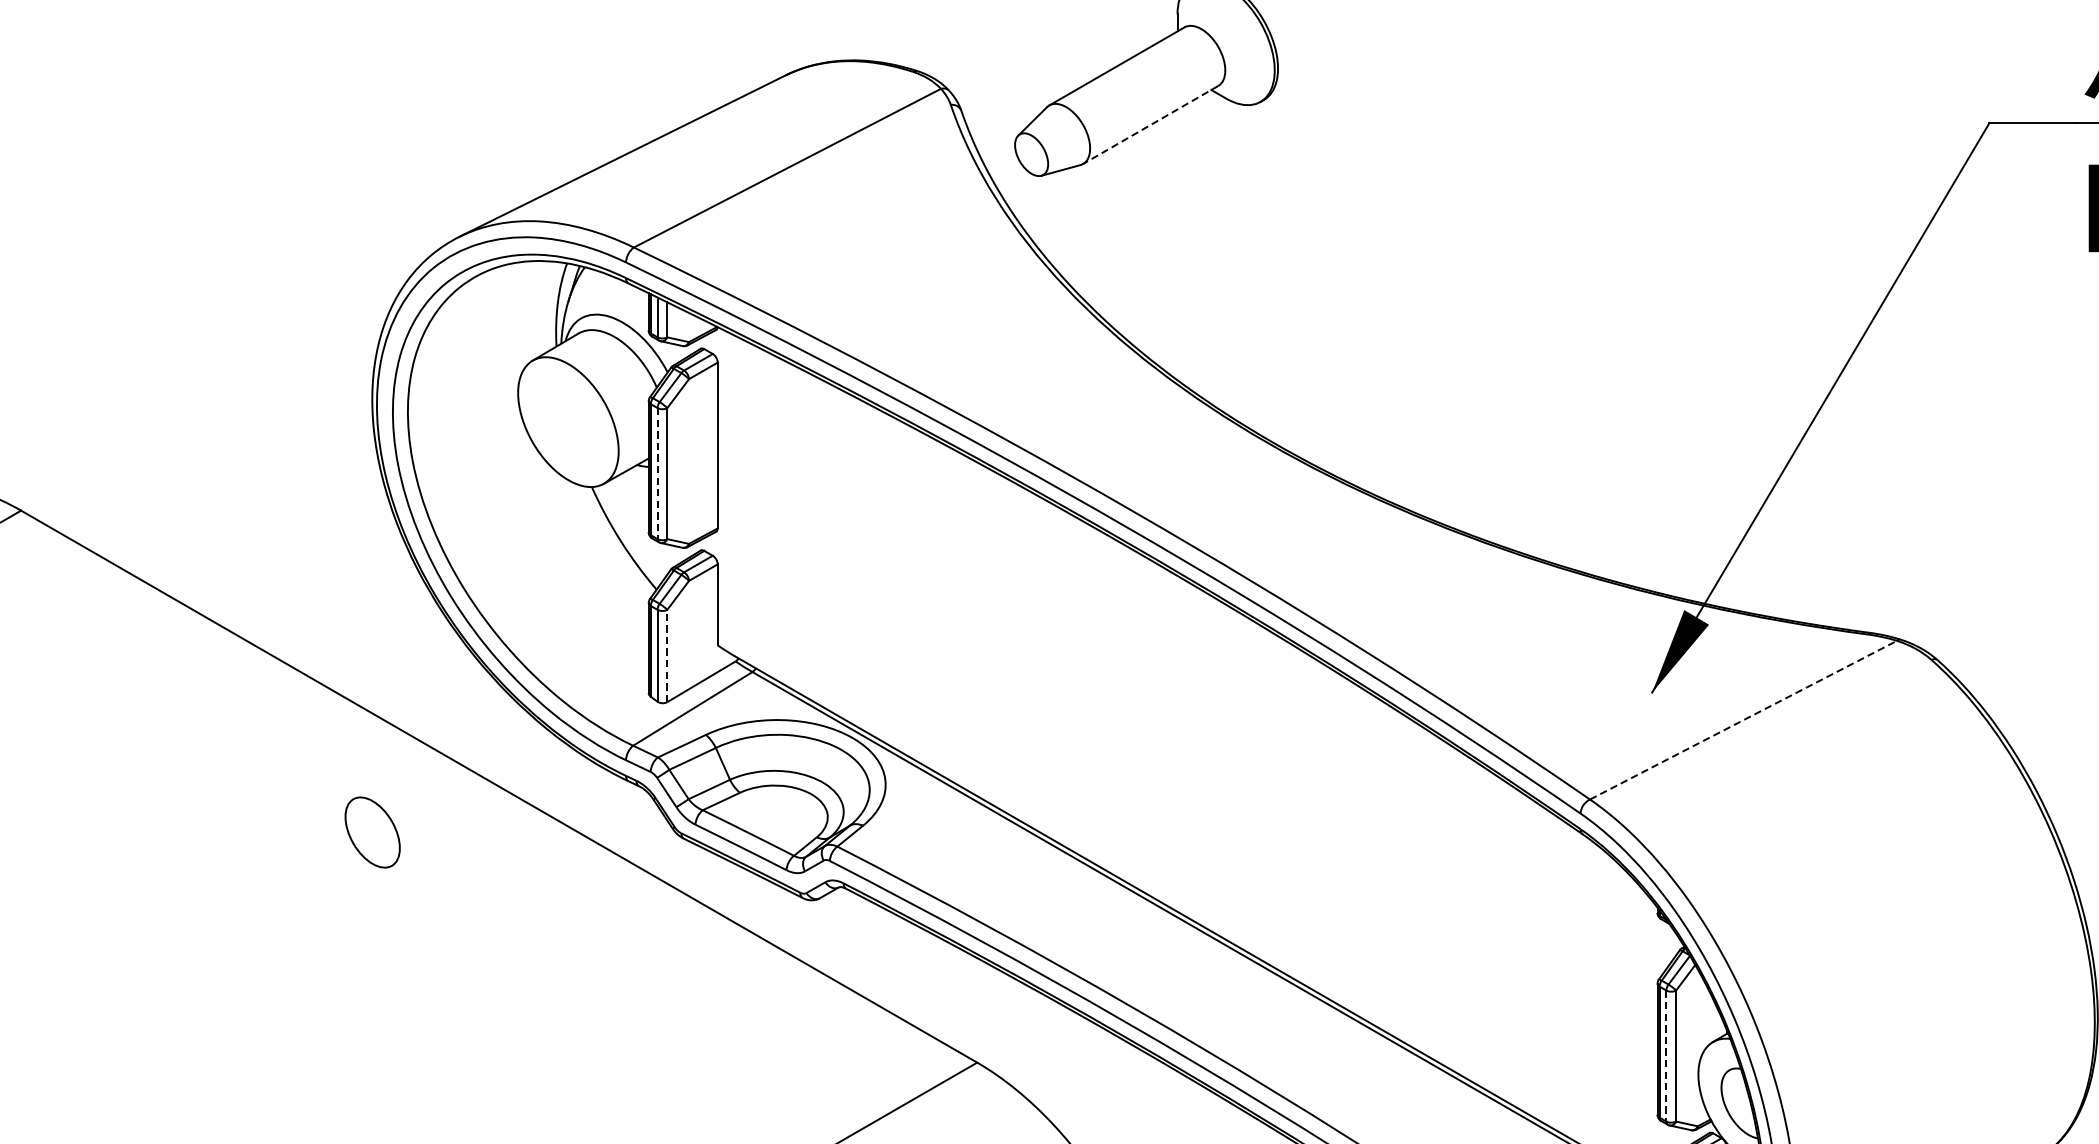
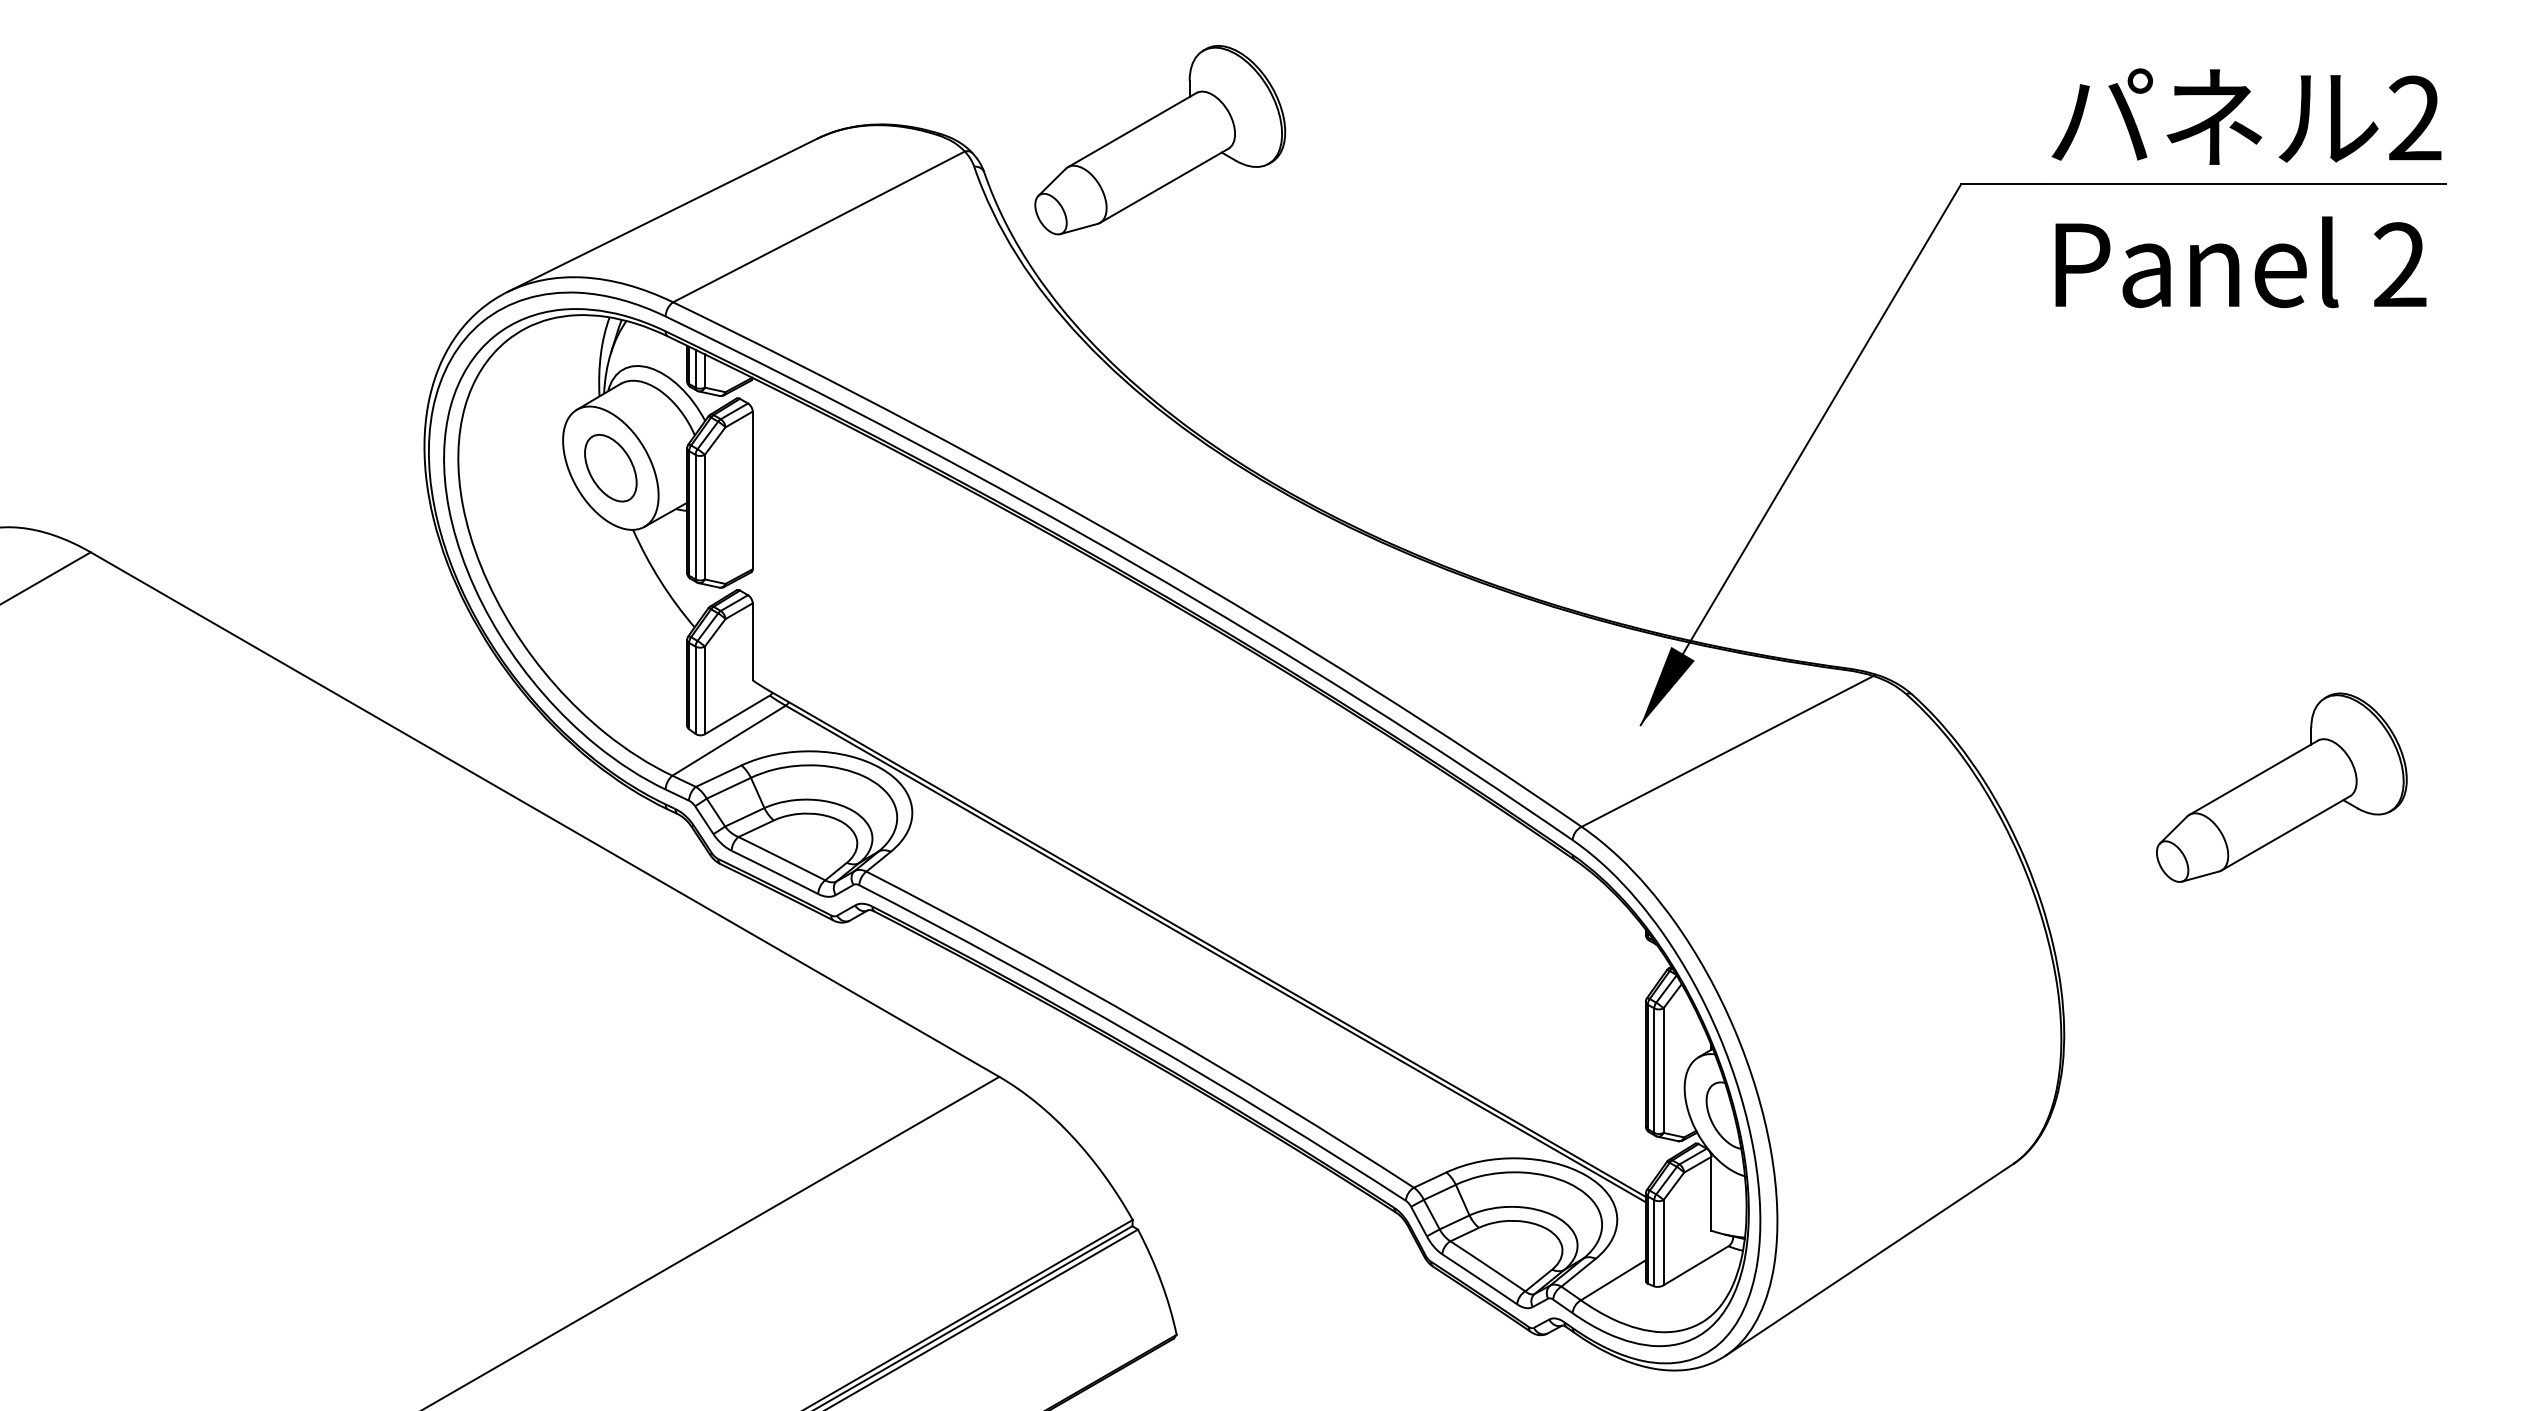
line: (1149, 125) -> (1163, 186), dashed -> solid
line: (657, 473) -> (695, 517), dashed -> solid
line: (666, 656) -> (704, 690), dashed -> solid
line: (1744, 720) -> (1728, 751), dashed -> solid
part: (372, 832) -> (610, 468), moved
line: (1666, 1056) -> (1654, 1071), dashed -> solid

